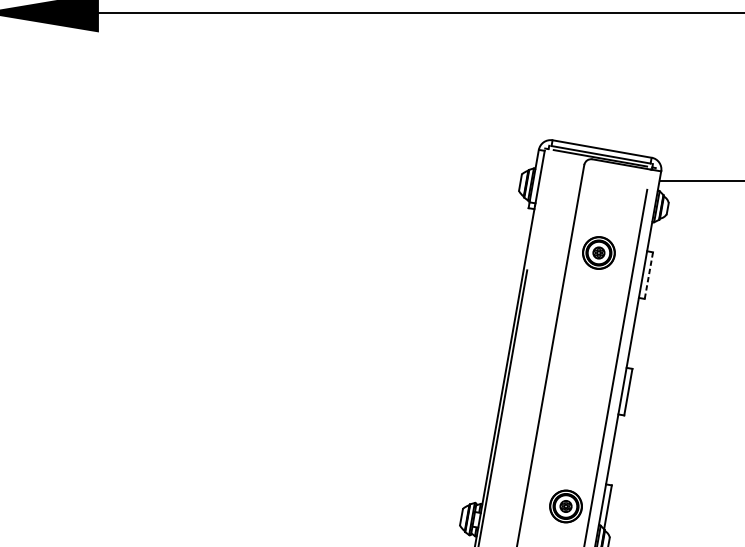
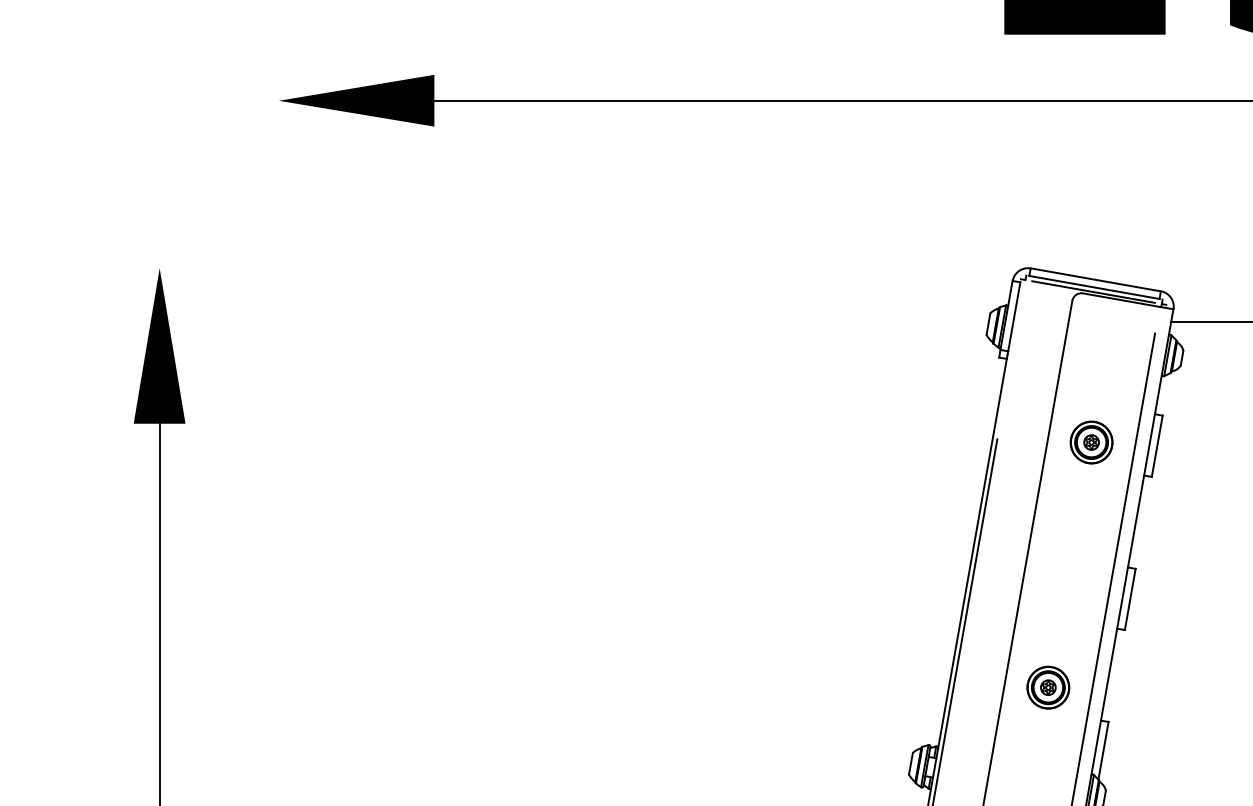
part: (598, 252) -> (1091, 442), moved
line: (649, 275) -> (1157, 446), dashed -> solid
part: (566, 506) -> (1048, 687), moved

